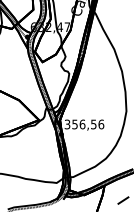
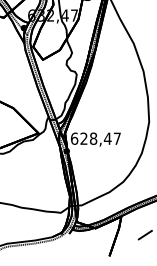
text: (84, 124) -> (96, 138), 356,56 -> 628,47

